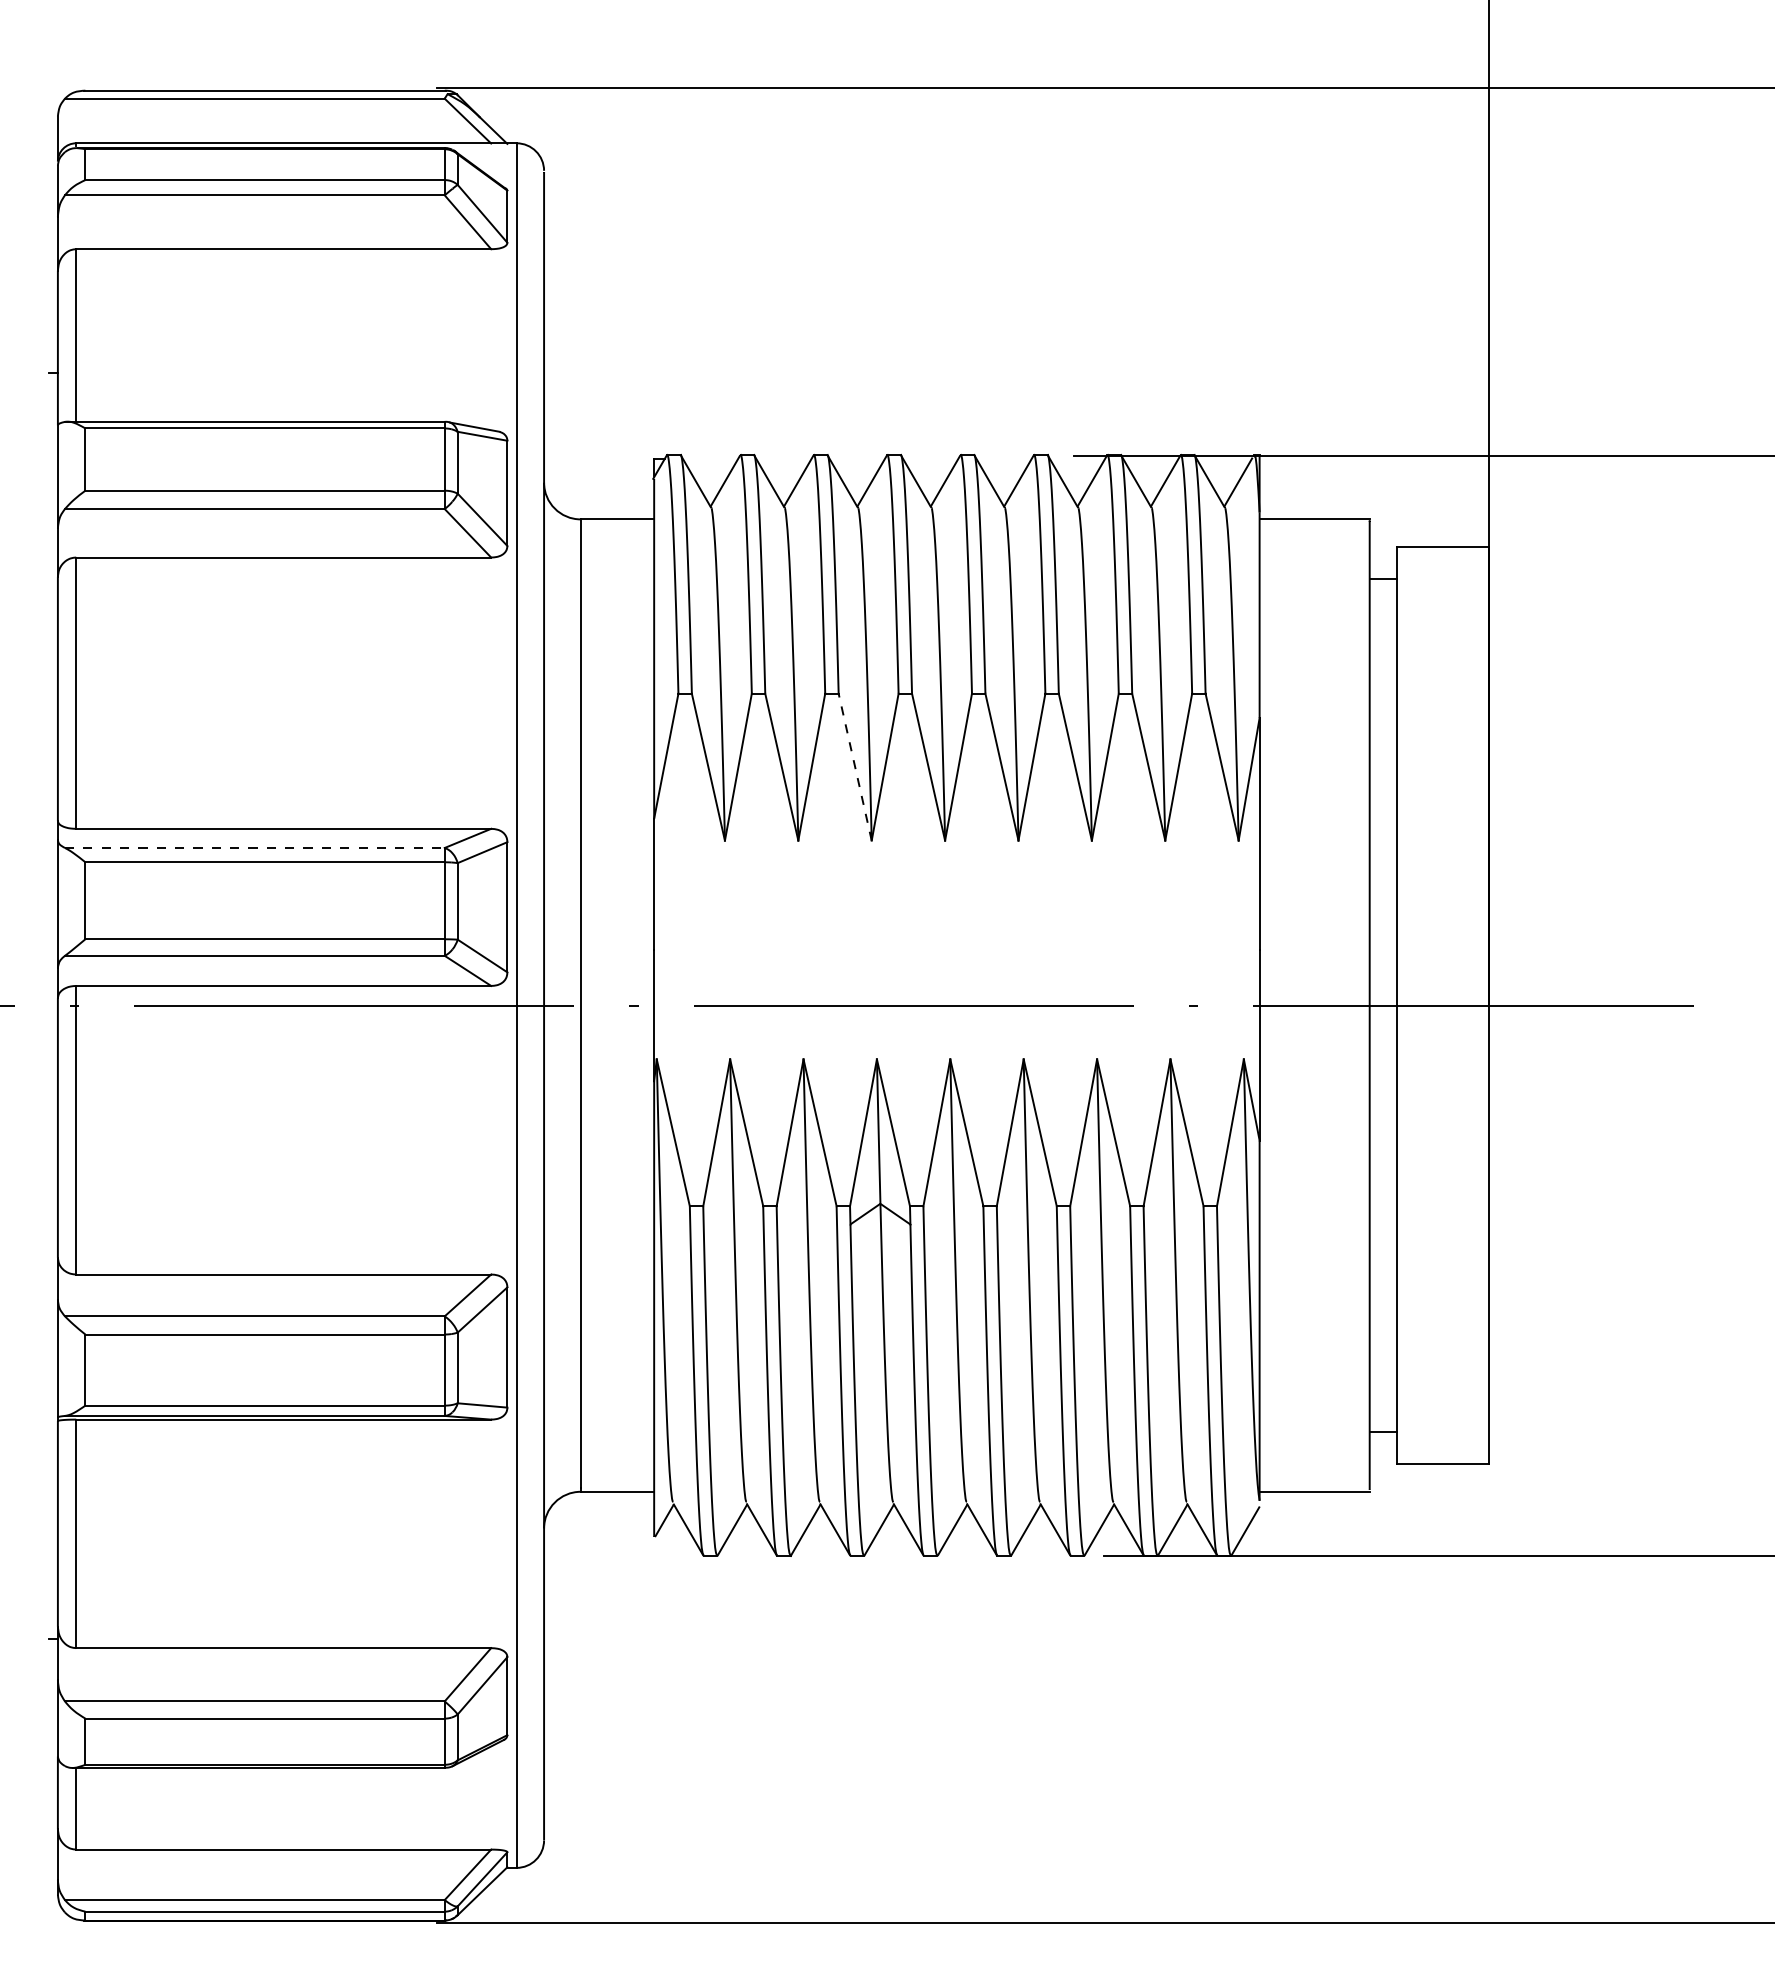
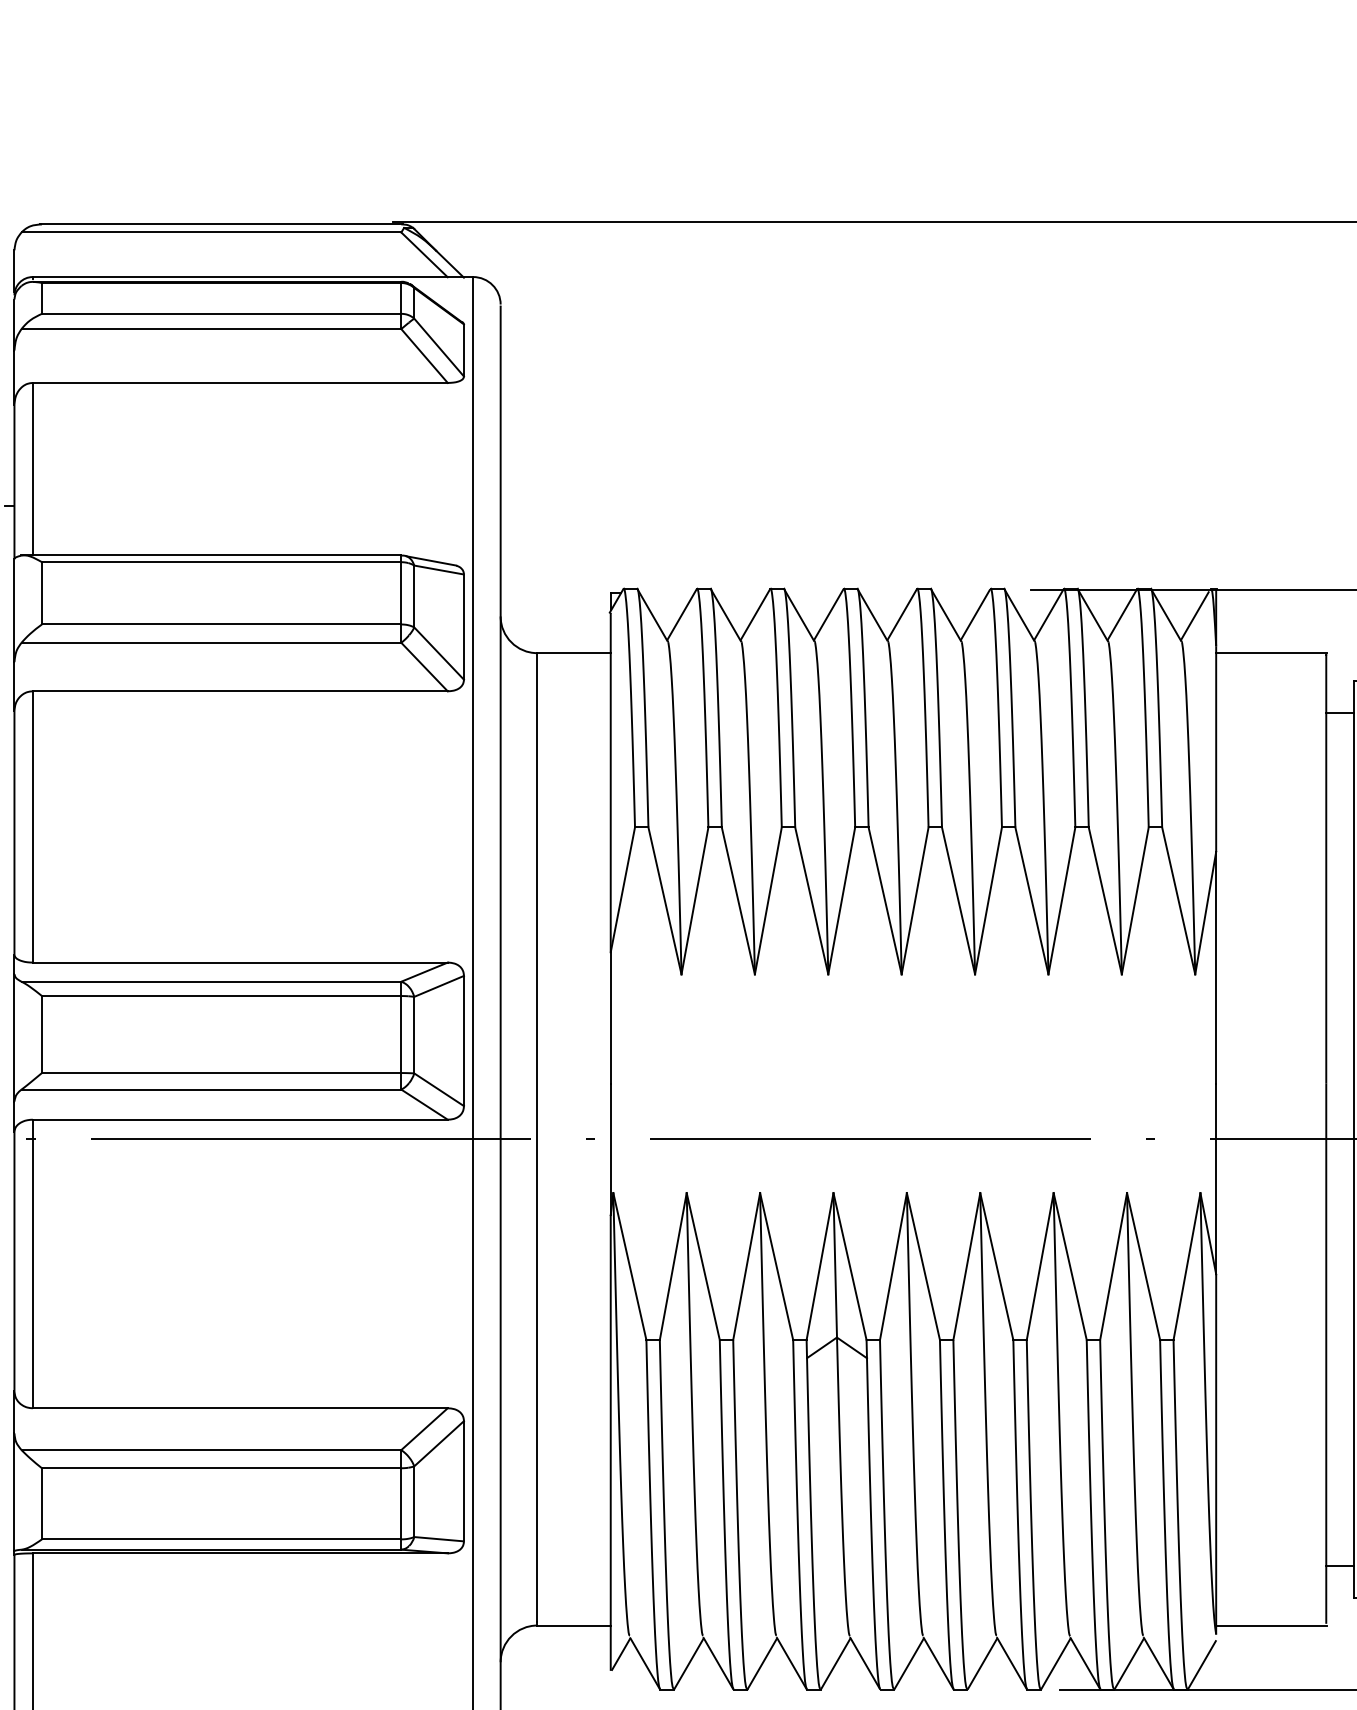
line: (855, 766) -> (812, 900), dashed -> solid
line: (254, 847) -> (211, 981), dashed -> solid

